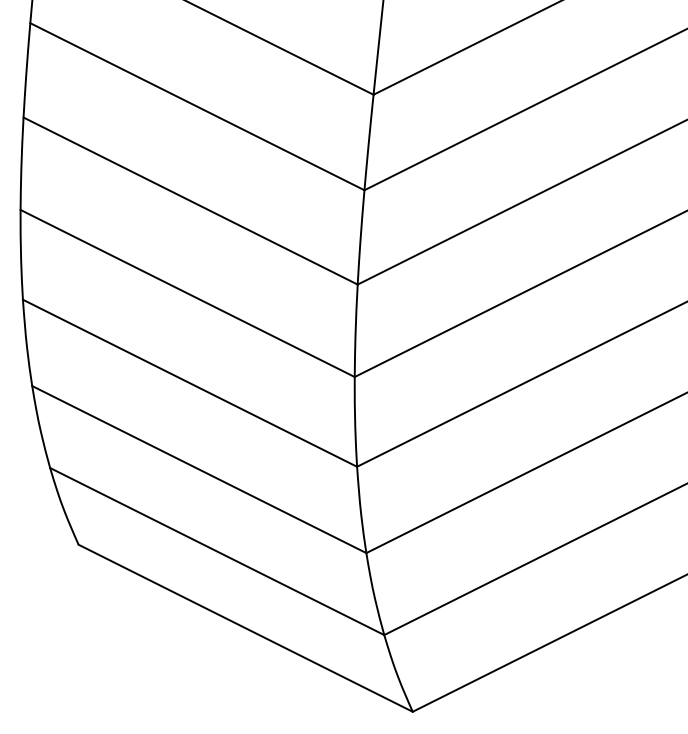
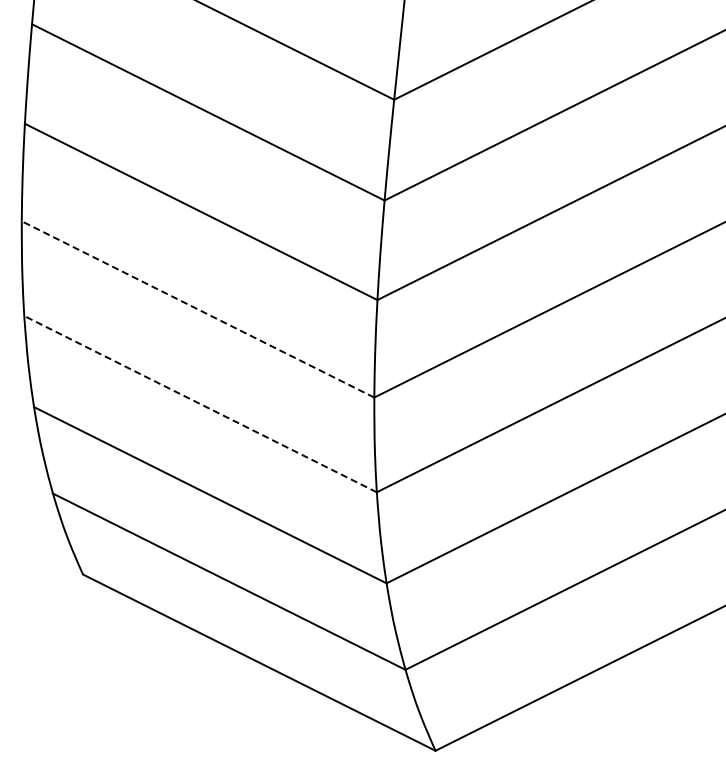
line: (187, 293) -> (197, 309), solid -> dashed
line: (189, 382) -> (200, 403), solid -> dashed

